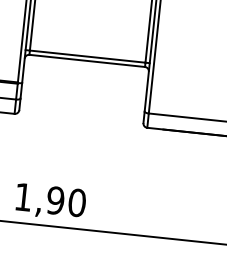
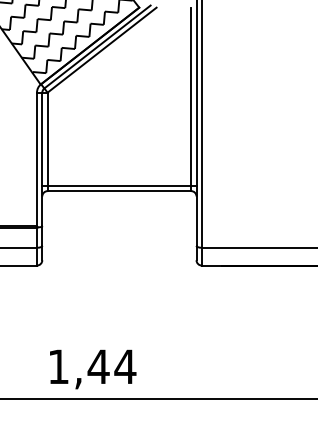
text: (66, 201) -> (111, 366), 1,90 -> 1,44

